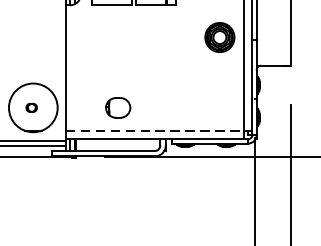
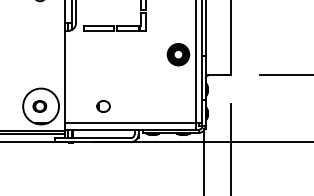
part: (31, 107) -> (39, 106), size x1.67
part: (118, 107) -> (103, 106), size x0.71
line: (154, 130) -> (130, 123), dashed -> solid

